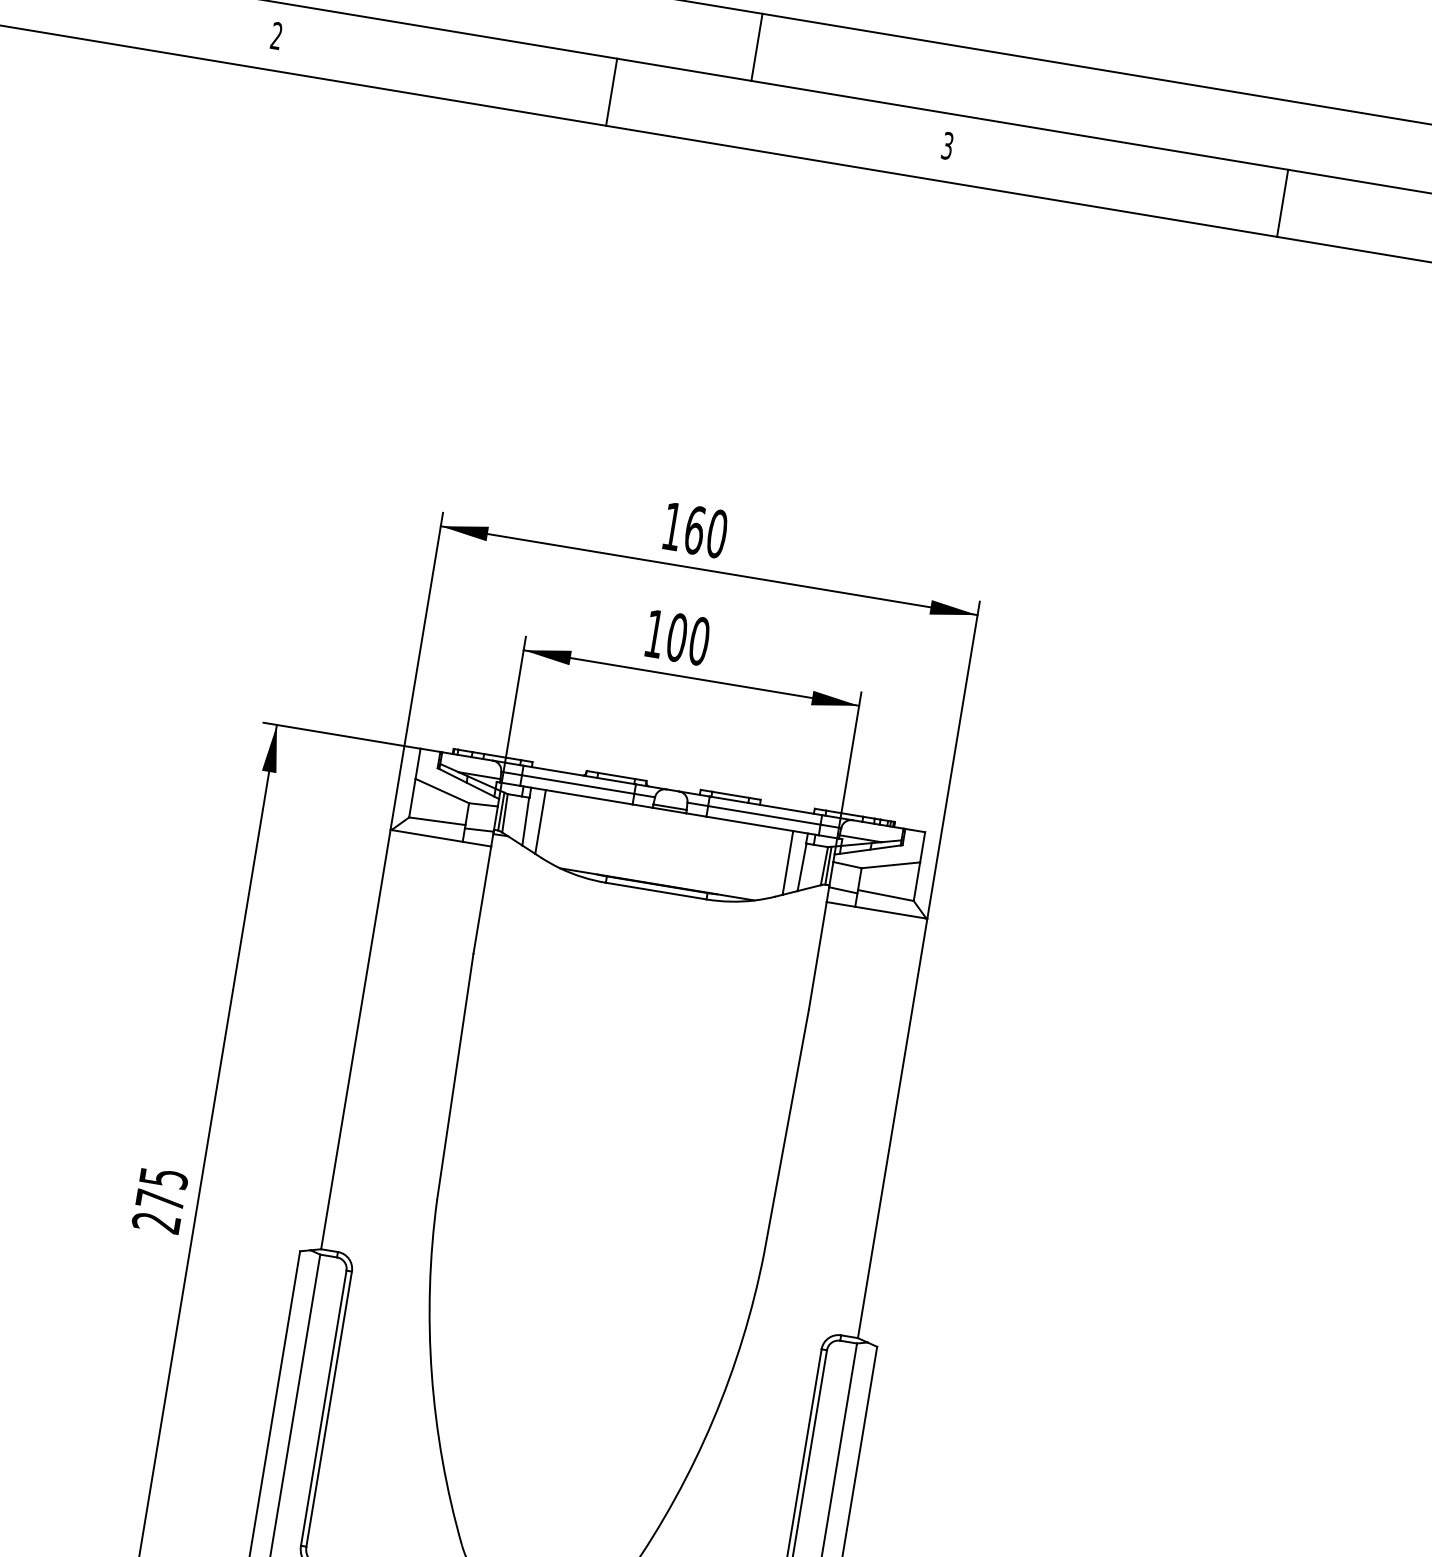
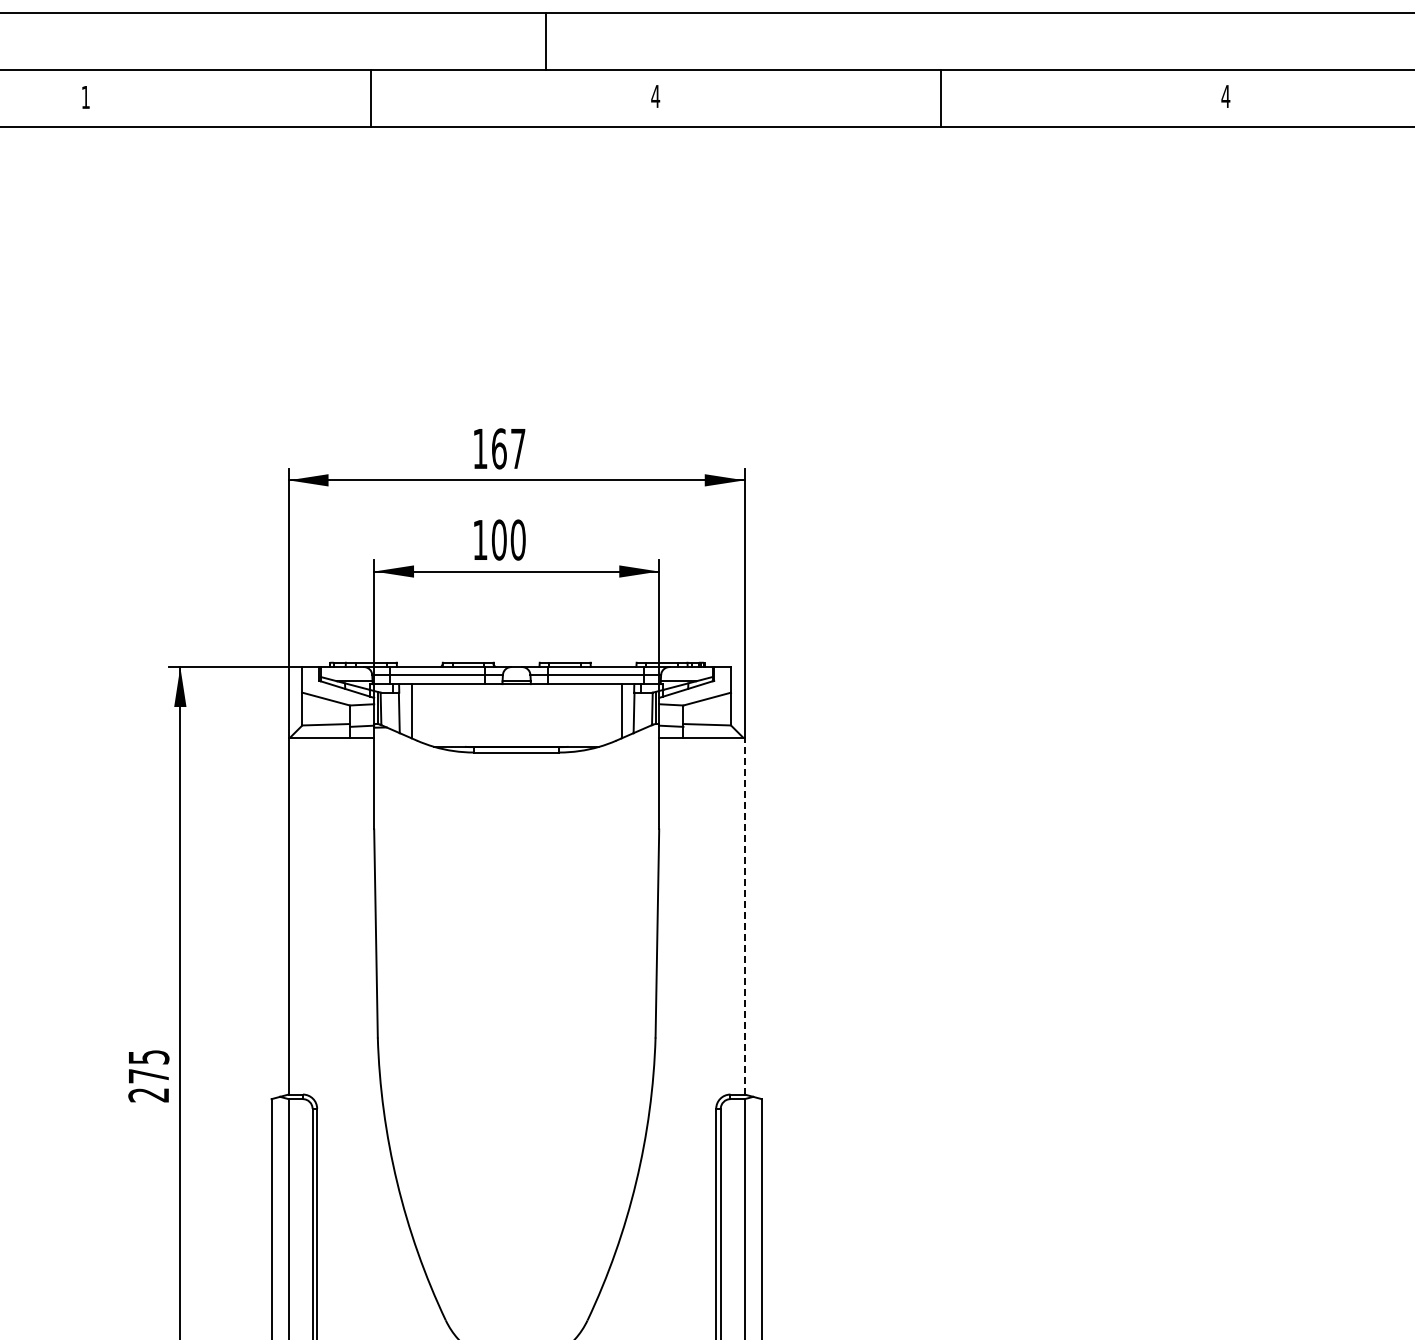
text: (276, 34) -> (85, 96), 2 -> 1
line: (757, 46) -> (545, 40), moved
text: (947, 145) -> (655, 96), 3 -> 4
text: (716, 533) -> (517, 448), 160 -> 167
line: (892, 1127) -> (744, 915), solid -> dashed

